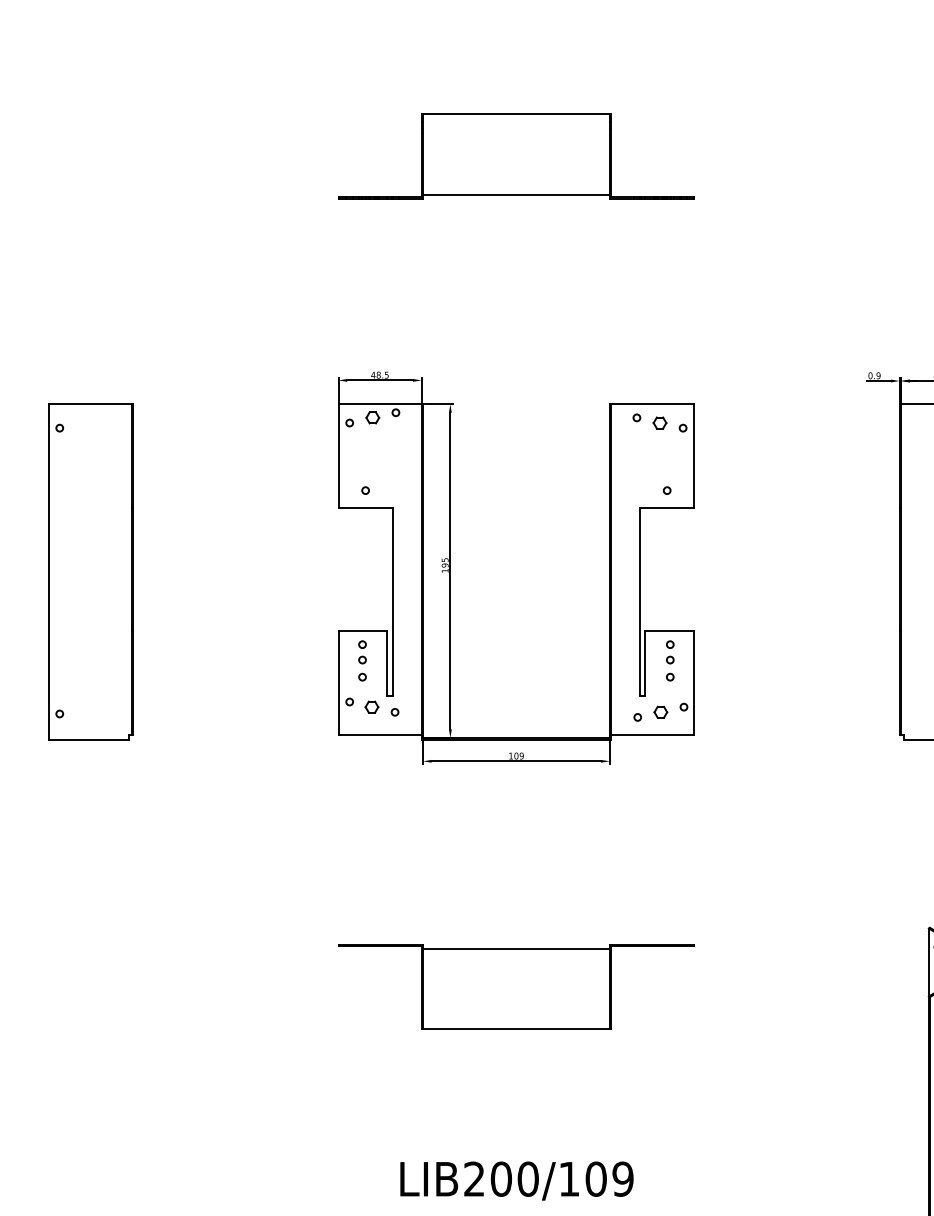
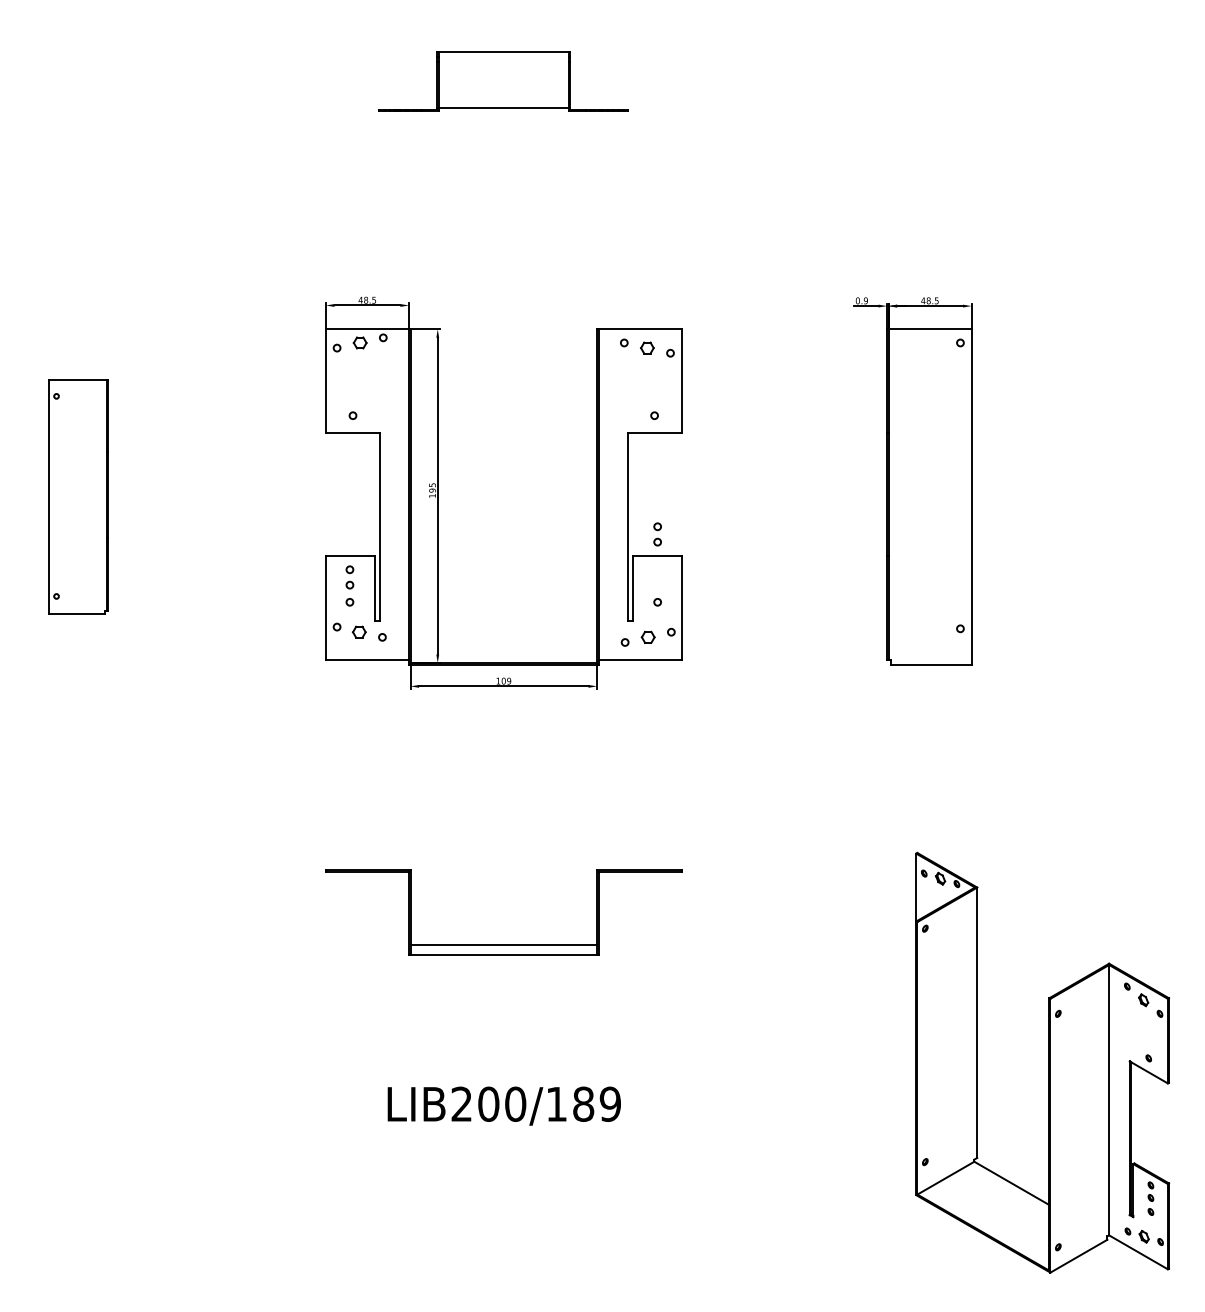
part: (516, 156) -> (503, 81), size x0.7
part: (91, 571) -> (78, 496), size x0.7
part: (670, 652) -> (657, 534), moved
line: (516, 949) -> (503, 945), moved
text: (596, 1178) -> (583, 1103), LIB200/109 -> LIB200/189

